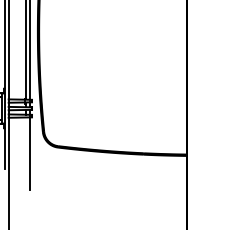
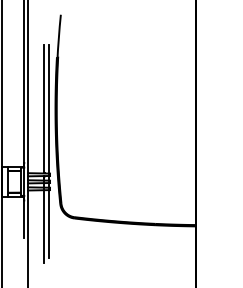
line: (26, 156) -> (44, 226), added

